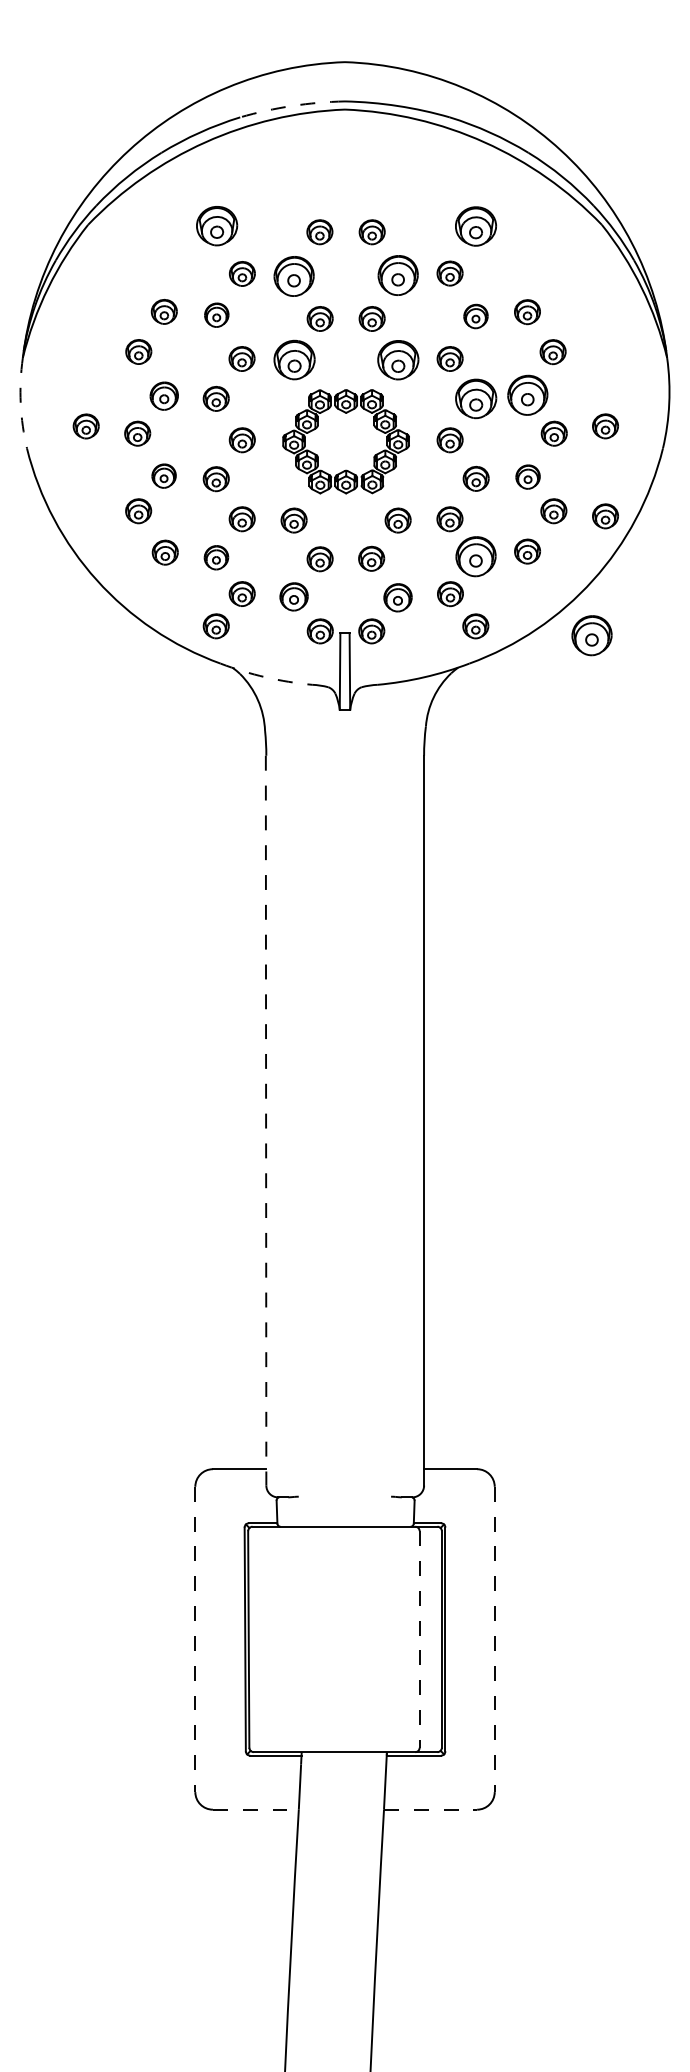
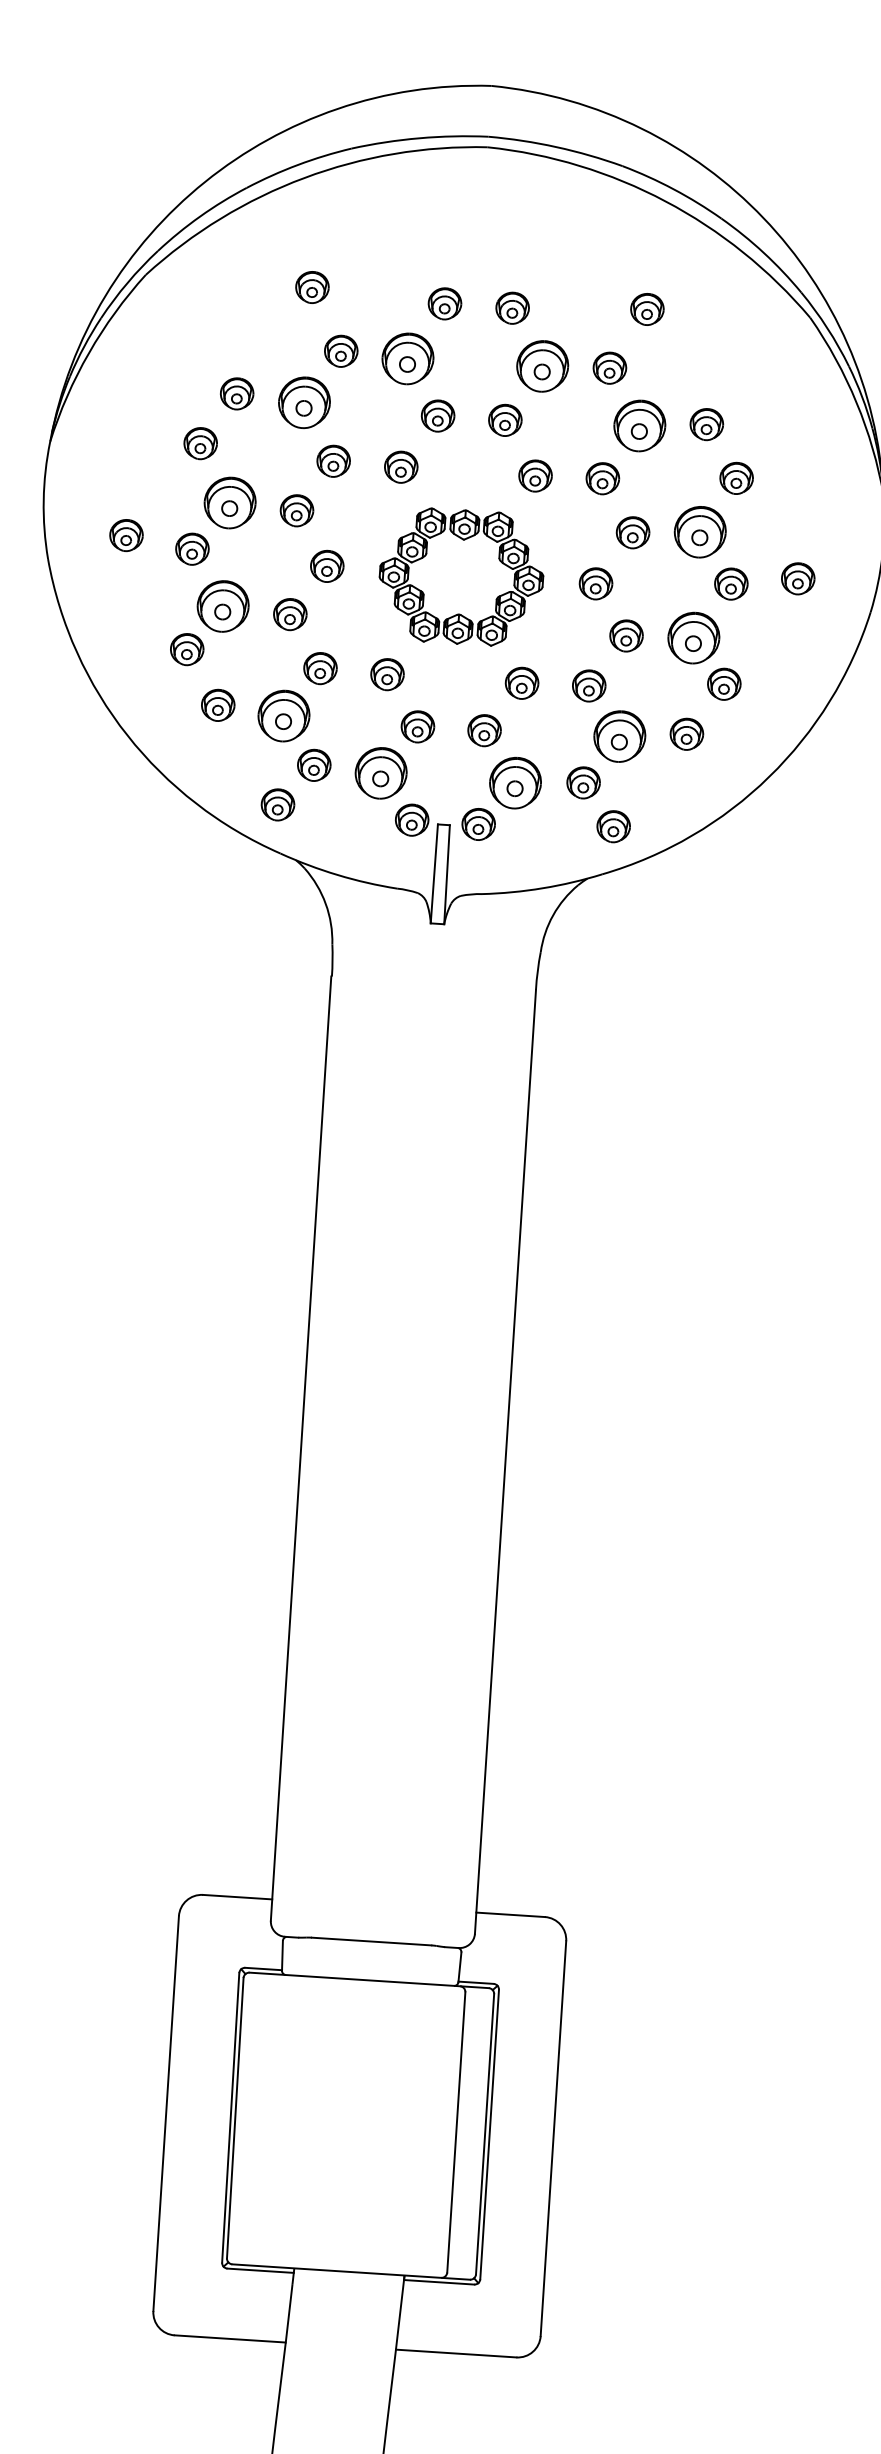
arc: (292, 106) -> (420, 138), dashed -> solid
part: (216, 226) -> (311, 287), size x0.62
part: (475, 226) -> (646, 309), size x0.62
part: (216, 314) -> (304, 401), size x1.67
part: (475, 316) -> (639, 425), size x1.67
part: (293, 360) -> (400, 467), size x0.62
part: (397, 360) -> (534, 476), size x0.62
part: (163, 395) -> (229, 501), size x1.43
part: (475, 399) -> (632, 533), size x0.62
arc: (20, 403) -> (43, 500), dashed -> solid
part: (163, 475) -> (222, 605), size x1.67
part: (527, 476) -> (693, 637), size x1.67
part: (605, 516) -> (790, 695), removed
part: (216, 557) -> (284, 715), size x1.67
part: (293, 596) -> (380, 772), size x1.43
part: (397, 597) -> (514, 782), size x1.43
part: (591, 635) -> (762, 848), removed
arc: (265, 677) -> (337, 875), dashed -> solid
line: (266, 1120) -> (301, 1448), dashed -> solid
line: (344, 1496) -> (371, 1941), added
line: (195, 1639) -> (166, 2113), dashed -> solid
line: (419, 1639) -> (456, 2132), dashed -> solid
line: (494, 1639) -> (553, 2138), dashed -> solid
line: (255, 1809) -> (229, 2338), dashed -> solid
line: (430, 1809) -> (456, 2353), dashed -> solid

